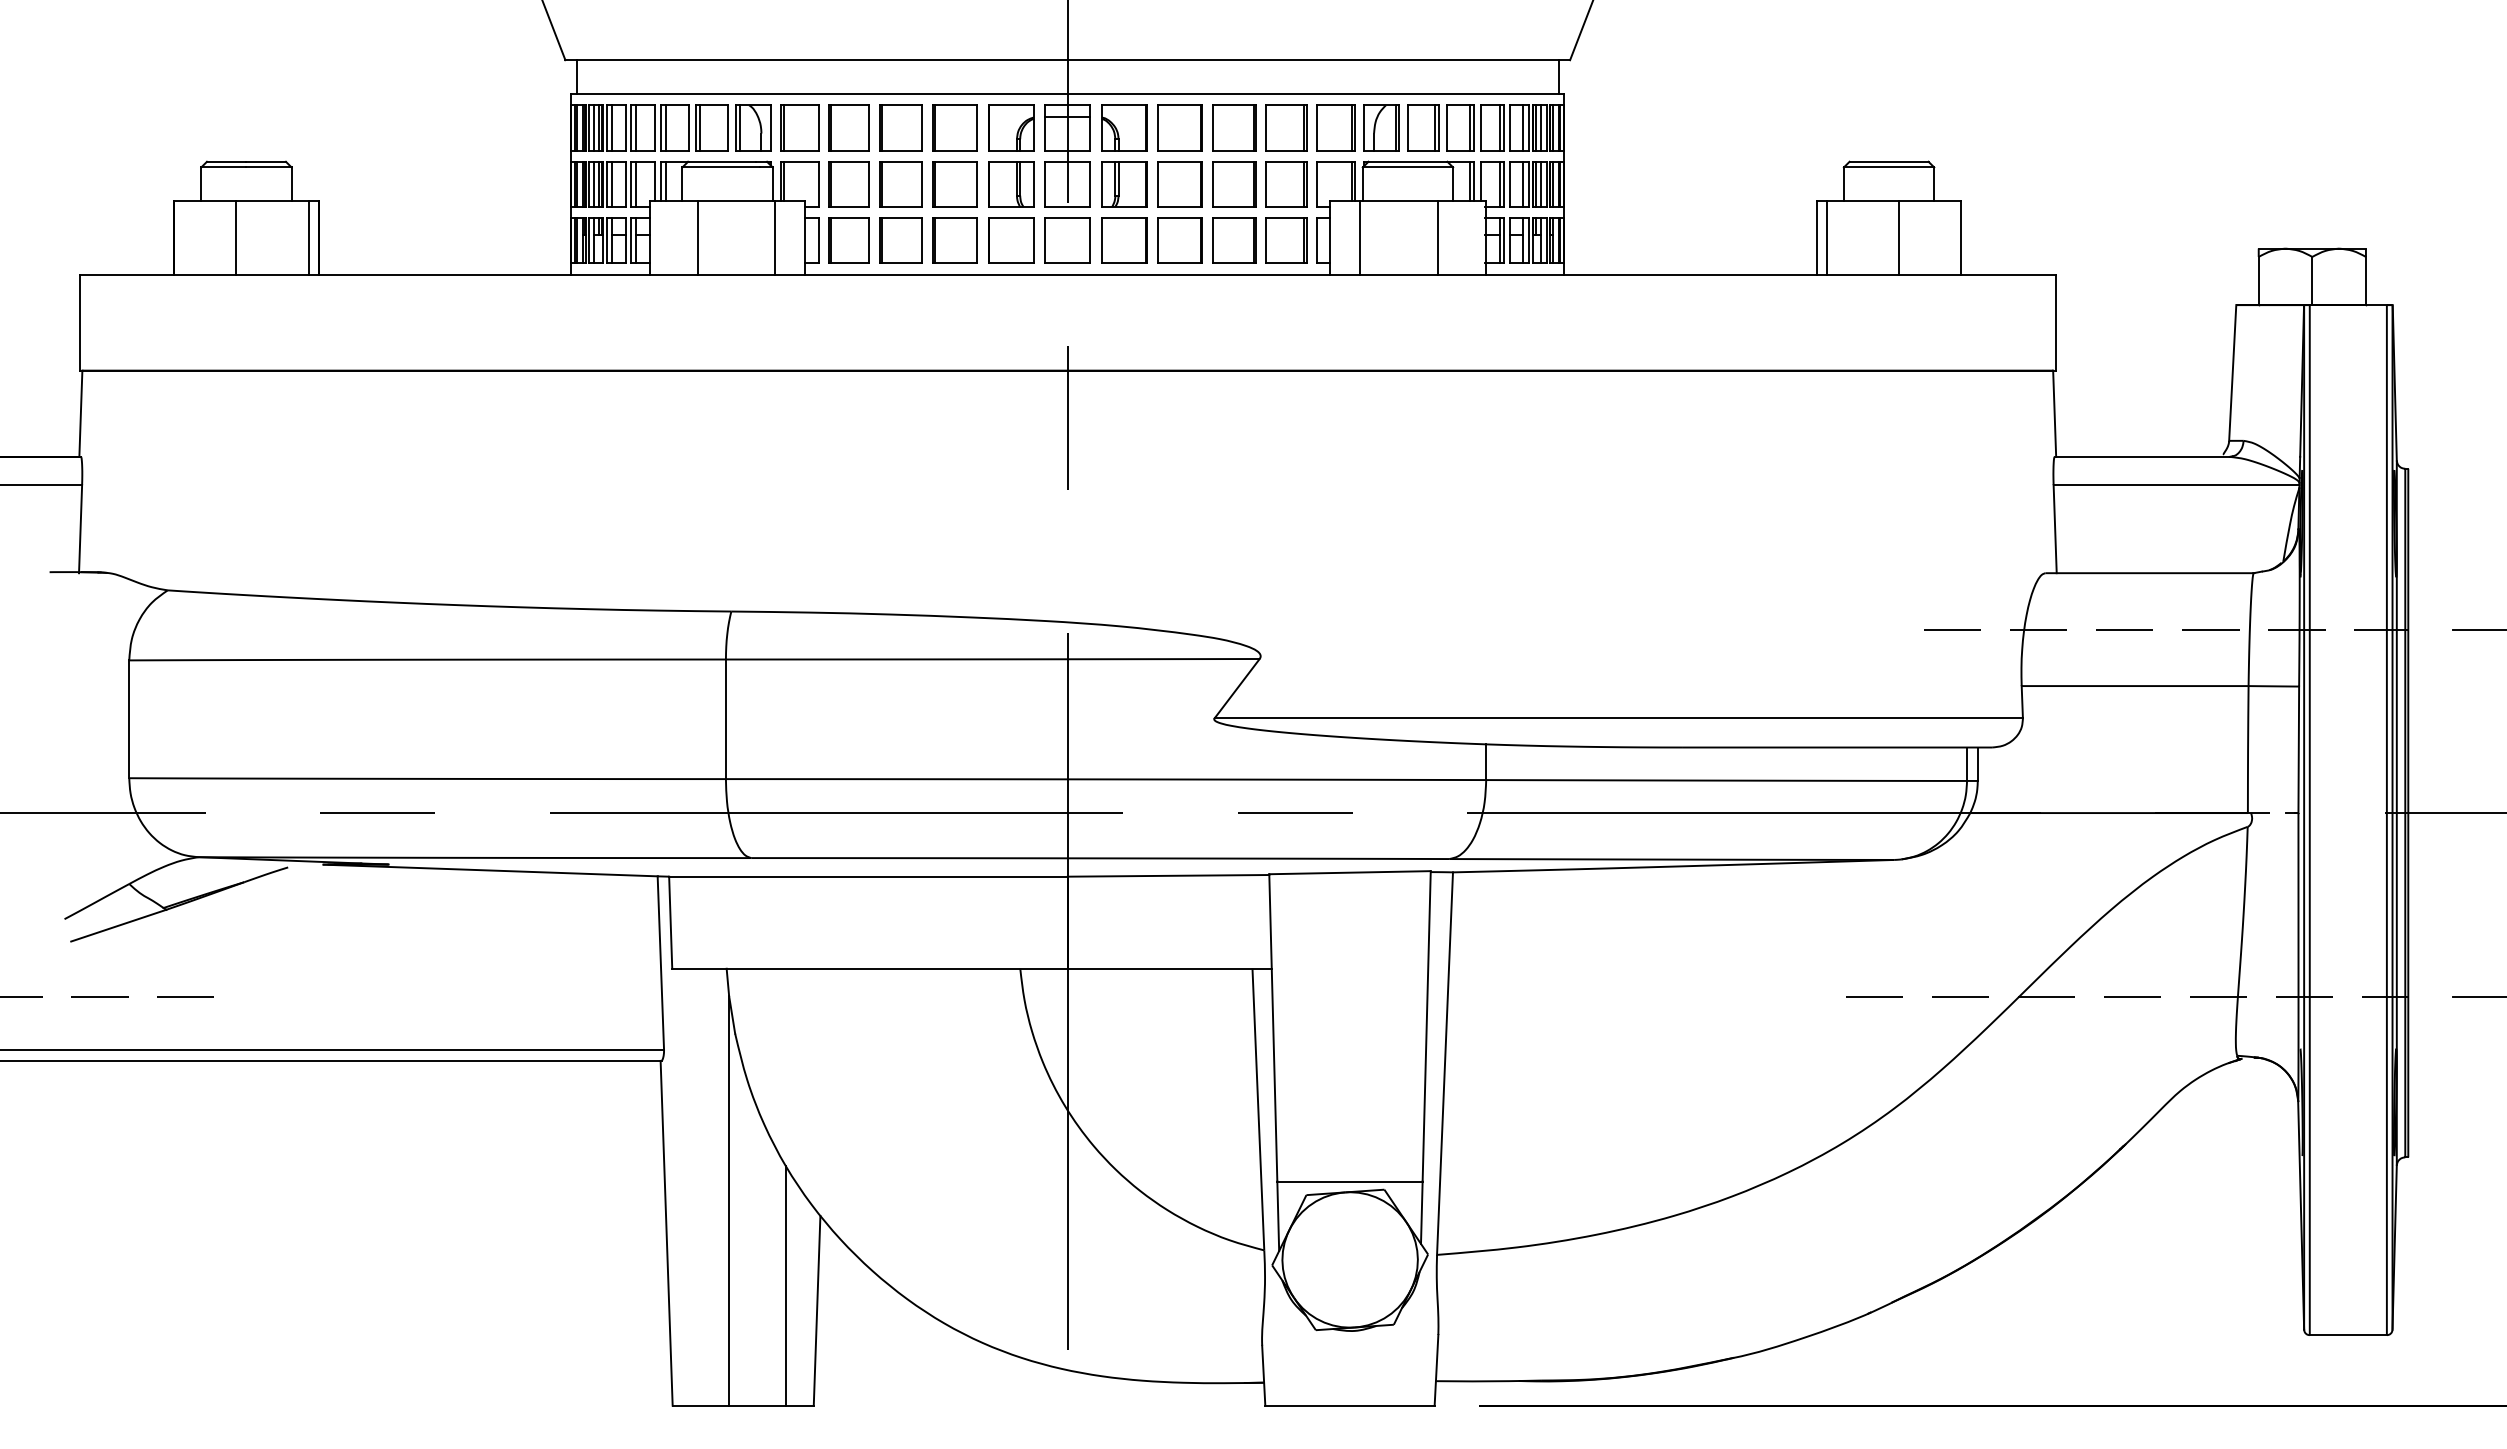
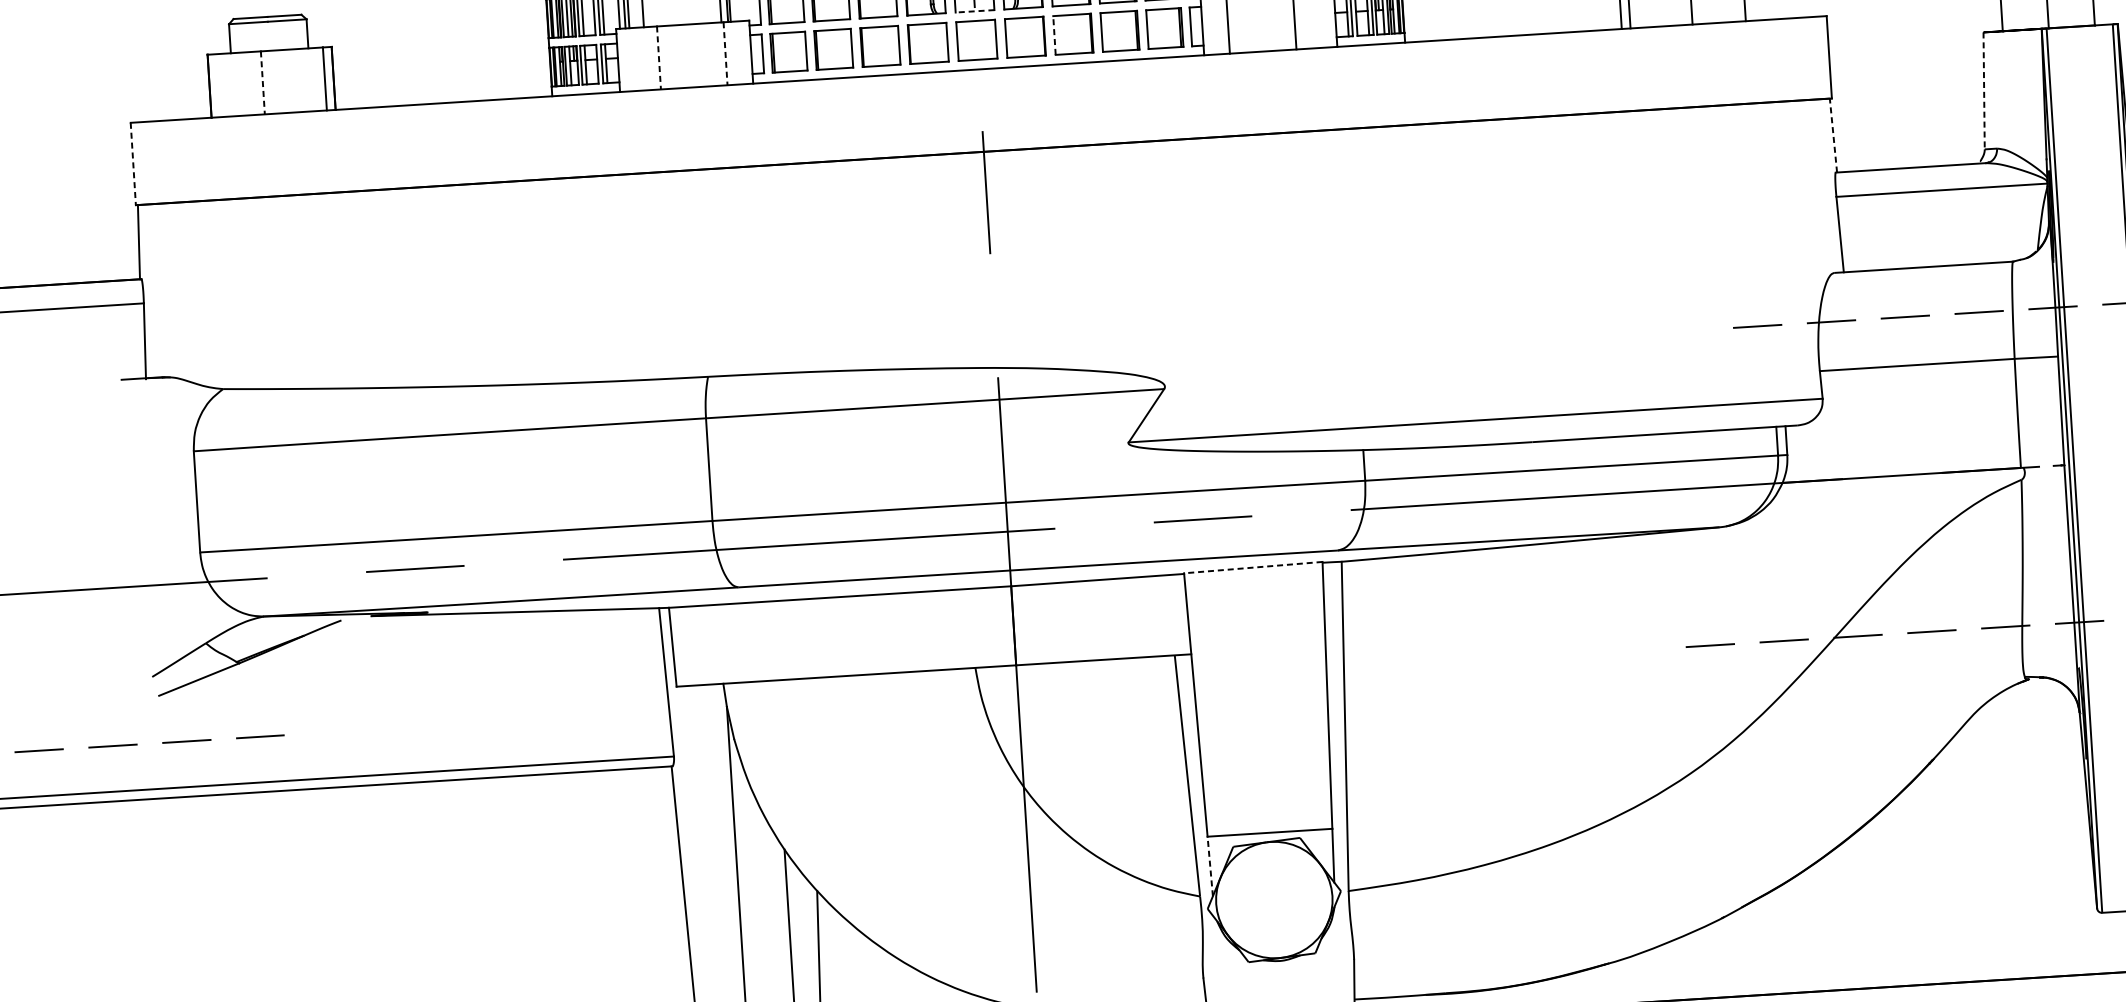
line: (1067, 206) -> (974, 10), solid -> dashed
line: (236, 237) -> (263, 82), solid -> dashed
line: (697, 237) -> (658, 57), solid -> dashed
line: (775, 237) -> (725, 53), solid -> dashed
line: (1158, 240) -> (1054, 35), solid -> dashed
line: (80, 322) -> (133, 163), solid -> dashed
line: (2232, 373) -> (1983, 91), solid -> dashed
line: (2054, 413) -> (1833, 135), solid -> dashed
line: (1350, 872) -> (1253, 567), solid -> dashed
line: (1278, 1216) -> (1210, 866), solid -> dashed

